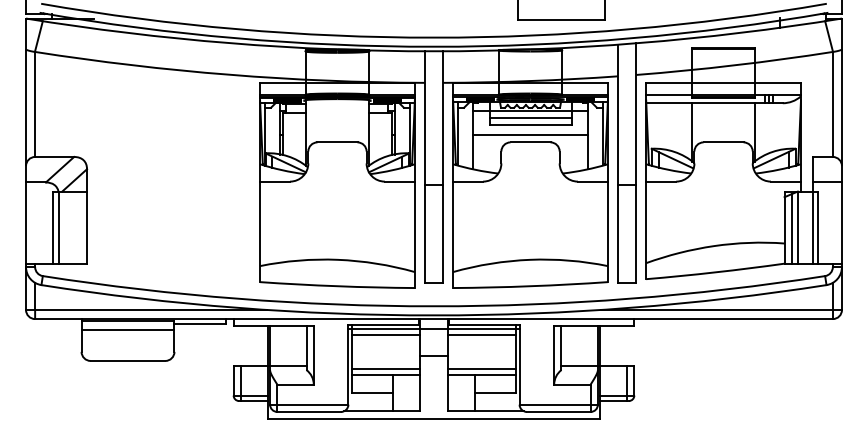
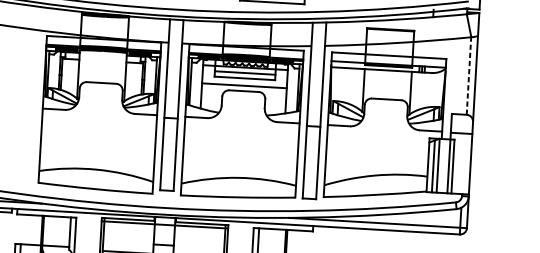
line: (832, 104) -> (468, 76), solid -> dashed
line: (386, 334) -> (129, 226), removed
line: (481, 334) -> (199, 230), removed

